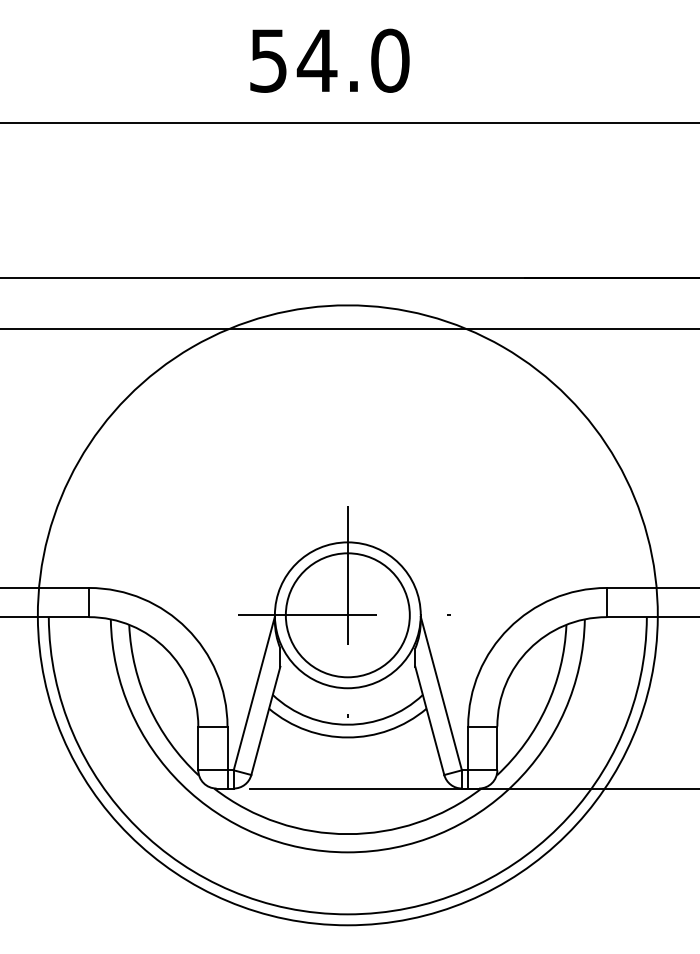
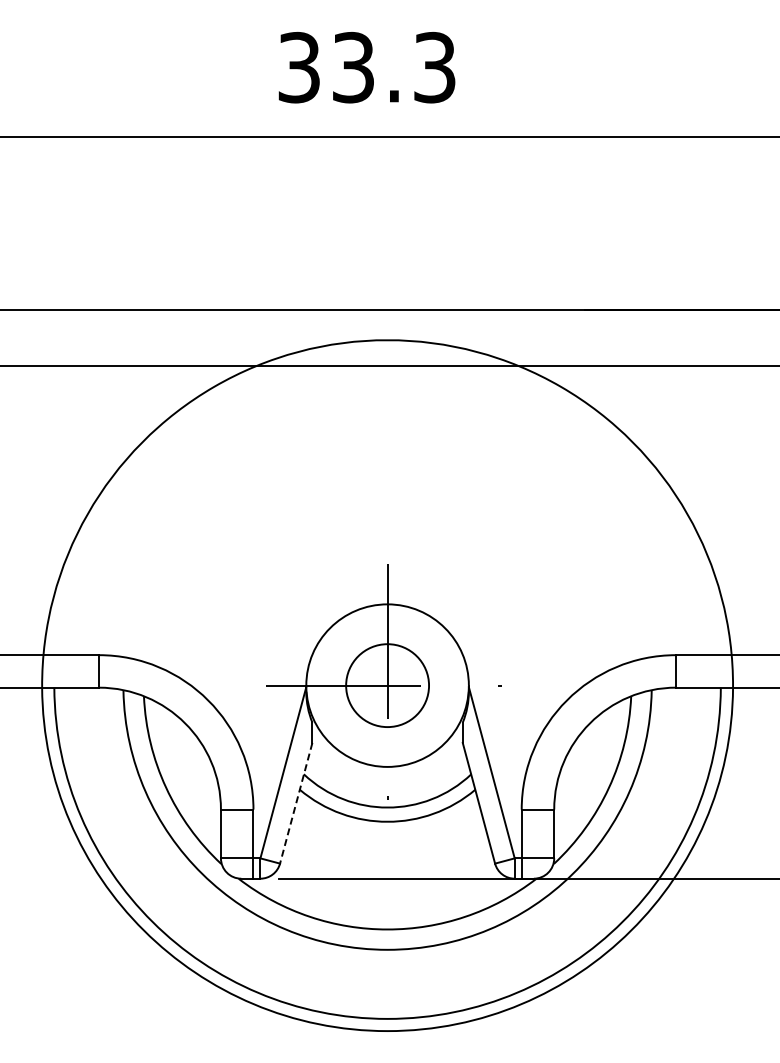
text: (329, 60) -> (367, 67), 54.0 -> 33.3
circle: (347, 615) -> (387, 685), size x0.6
line: (266, 721) -> (296, 803), solid -> dashed

